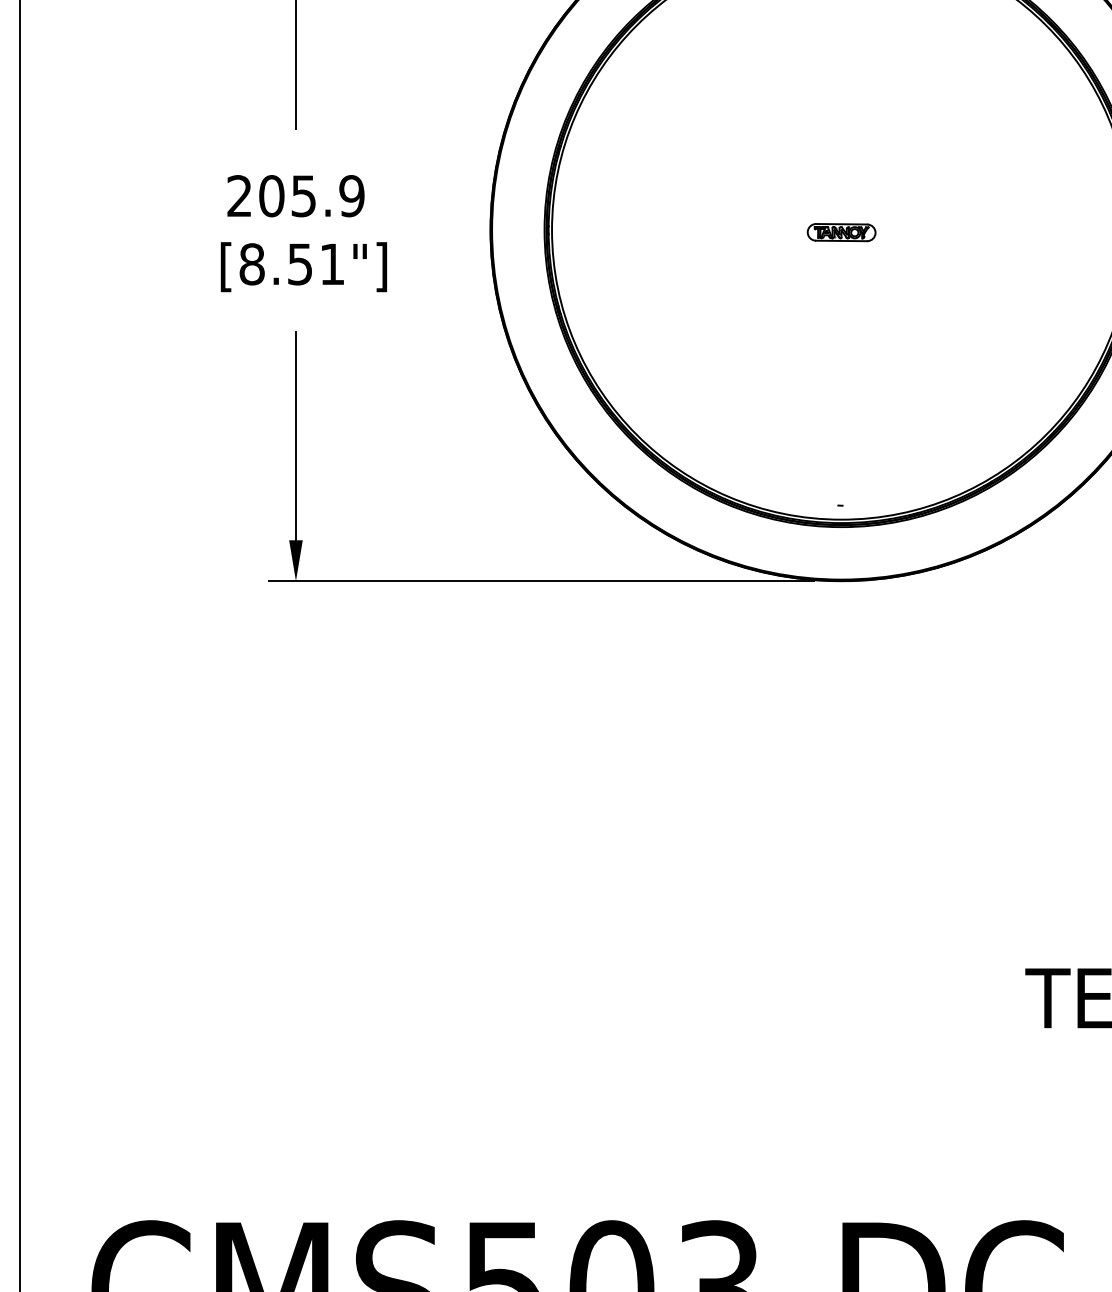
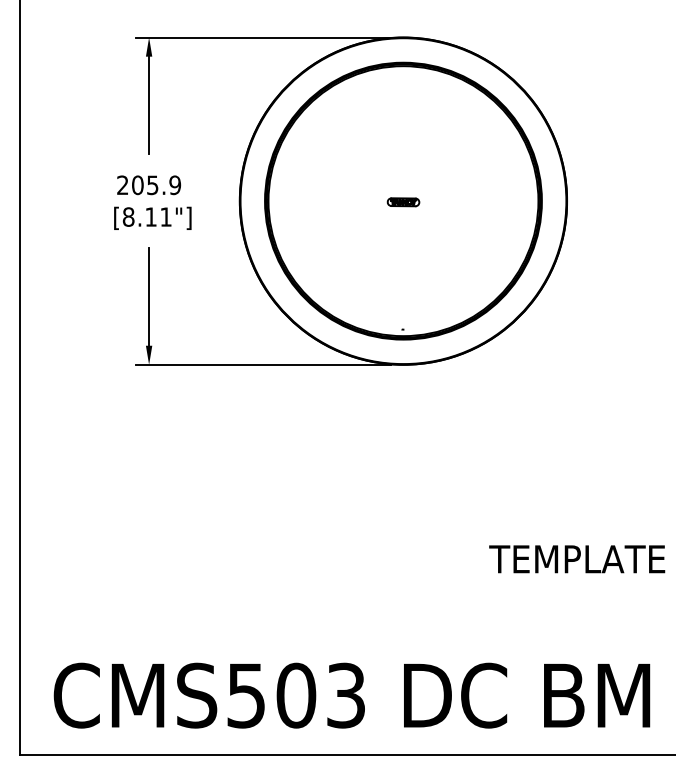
text: (298, 263) -> (150, 216), [8.51"] -> [8.11"]

